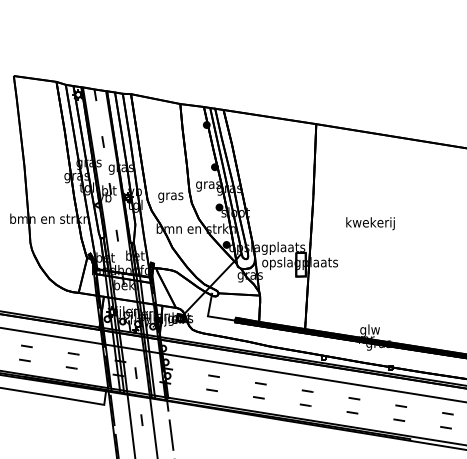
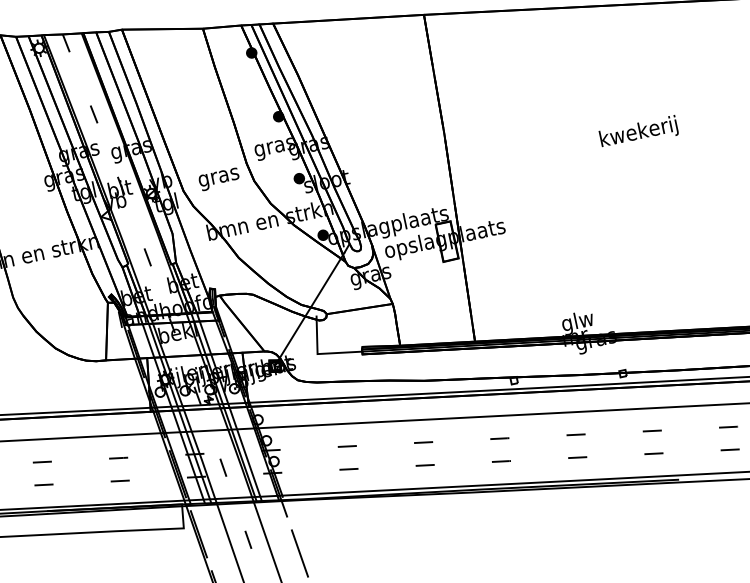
text: (370, 223) -> (638, 132), moved

